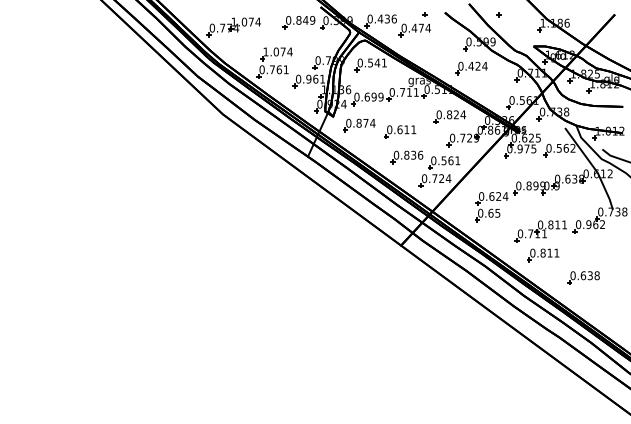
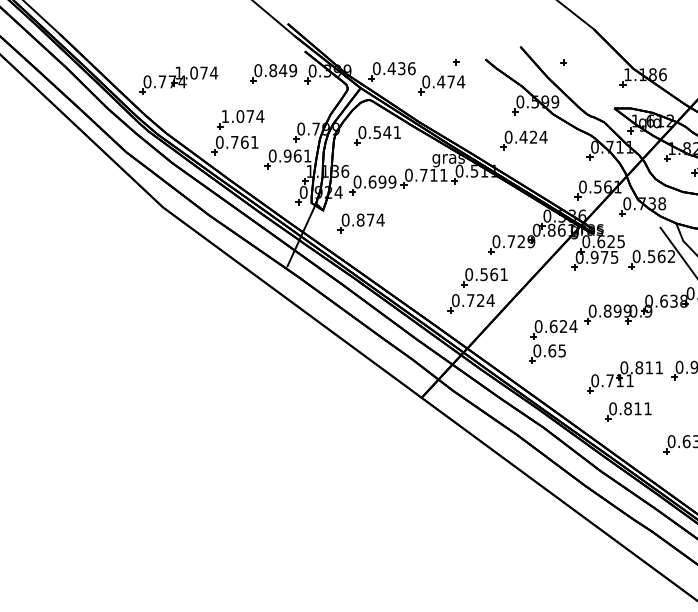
part: (449, 116) -> (492, 210), removed
part: (400, 131) -> (420, 232), removed
part: (406, 157) -> (429, 269), removed

